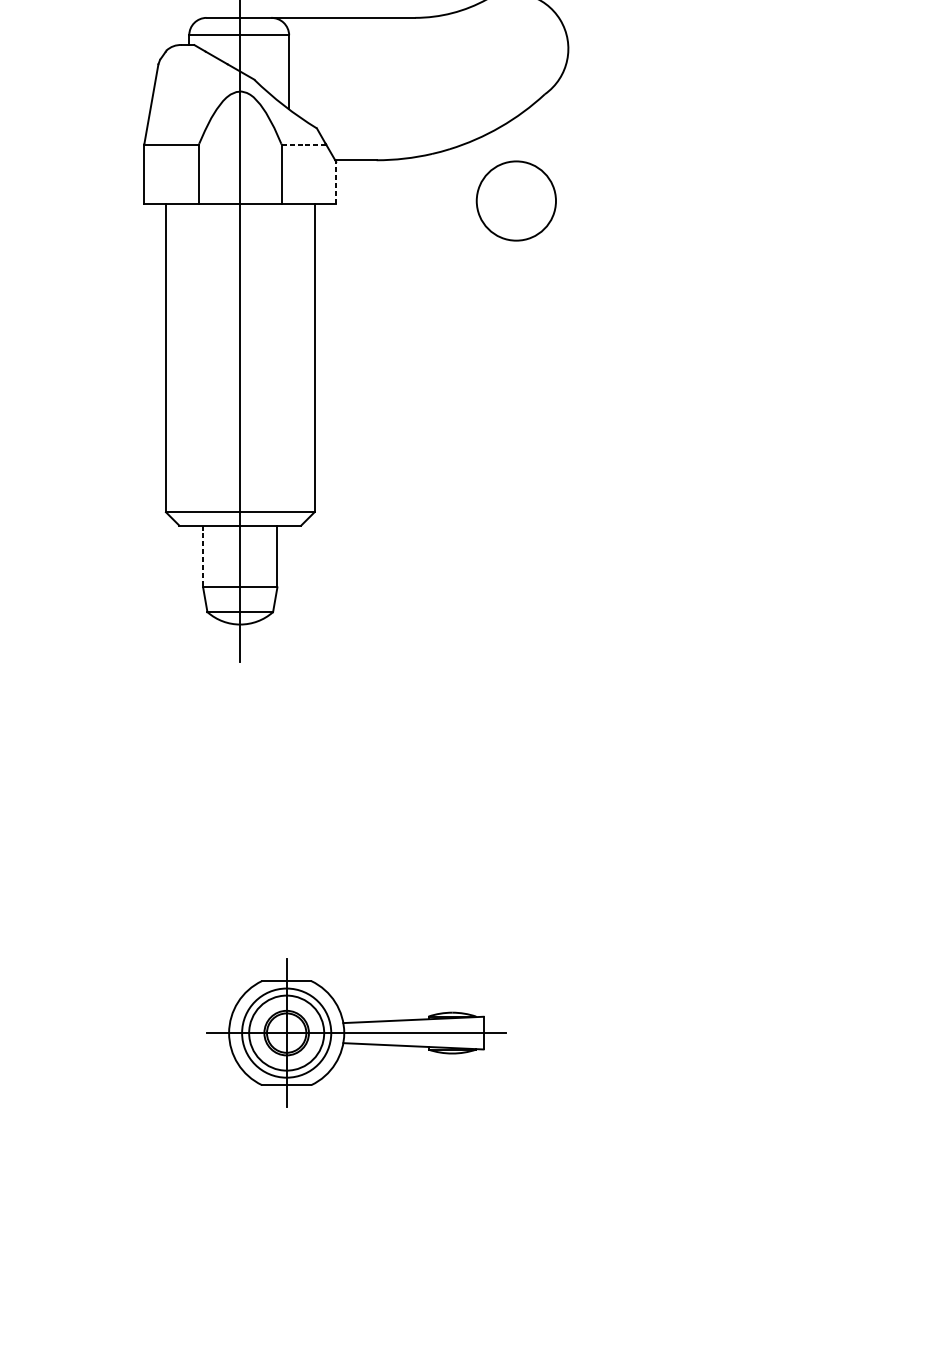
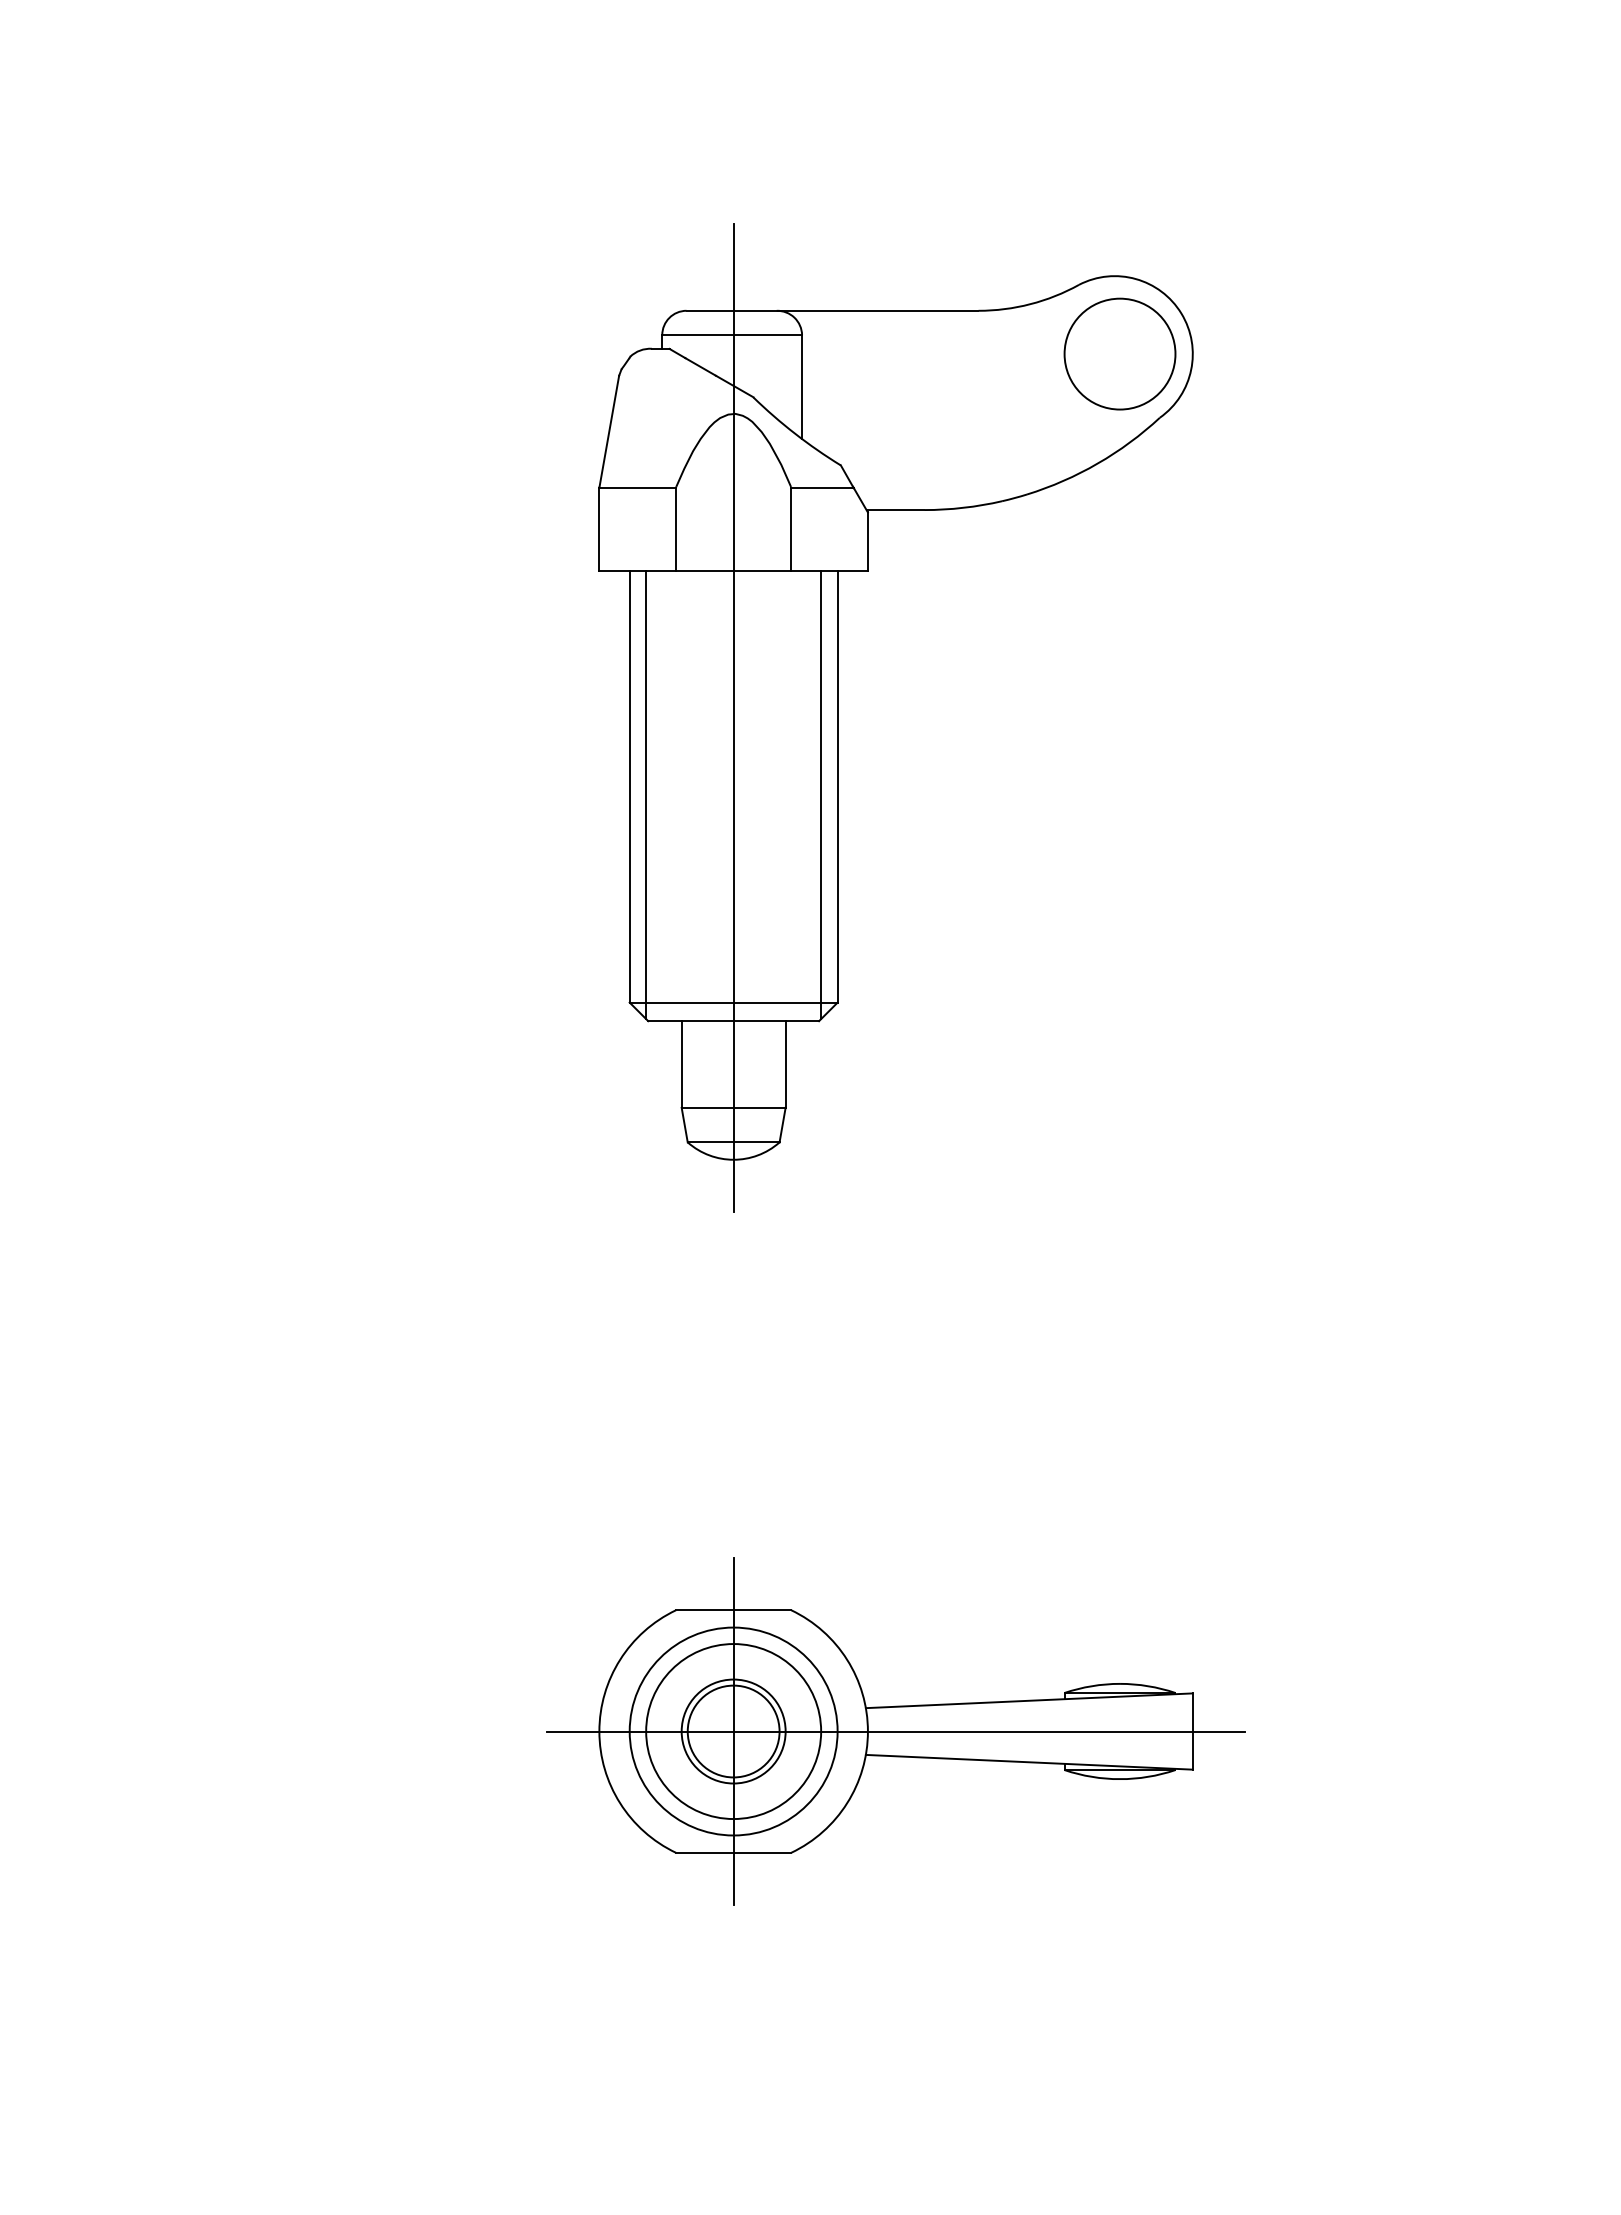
line: (303, 144) -> (822, 488), dashed -> solid
line: (335, 182) -> (867, 541), dashed -> solid
circle: (516, 200) -> (1119, 353), moved
line: (177, 363) -> (646, 794), added
line: (303, 363) -> (821, 794), added
line: (203, 556) -> (681, 1064), dashed -> solid
part: (355, 1033) -> (895, 1731), size x1.67

